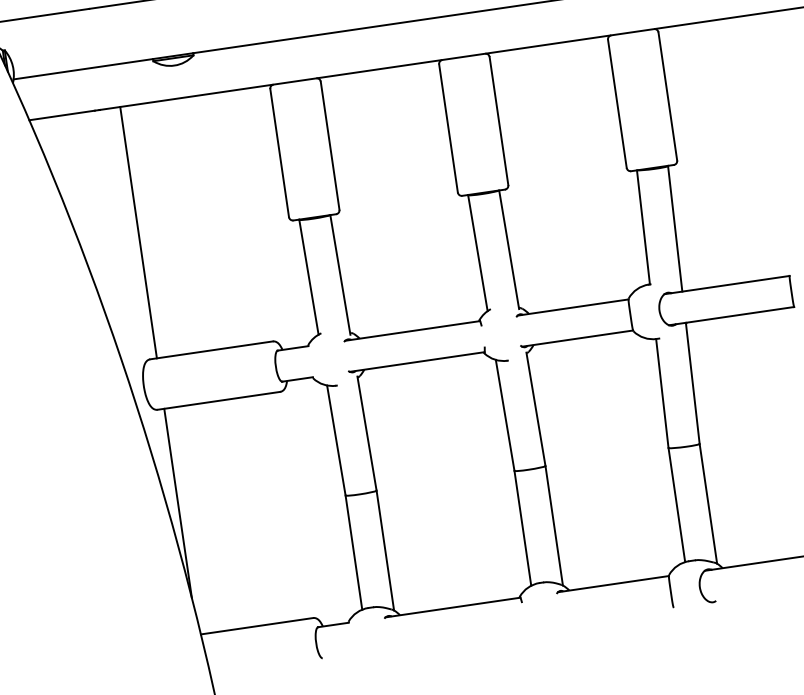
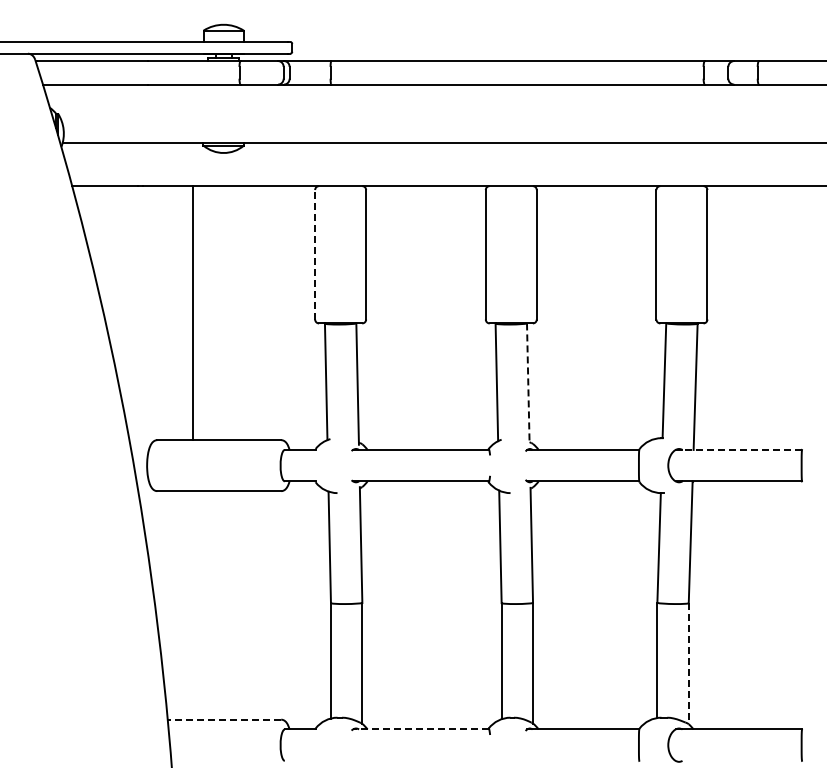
line: (279, 152) -> (315, 254), solid -> dashed
line: (139, 232) -> (193, 313), moved
line: (509, 250) -> (528, 384), solid -> dashed
line: (730, 284) -> (742, 449), solid -> dashed
line: (178, 503) -> (164, 586), removed
line: (708, 503) -> (688, 663), solid -> dashed
line: (452, 607) -> (420, 729), solid -> dashed
line: (257, 626) -> (224, 719), solid -> dashed

